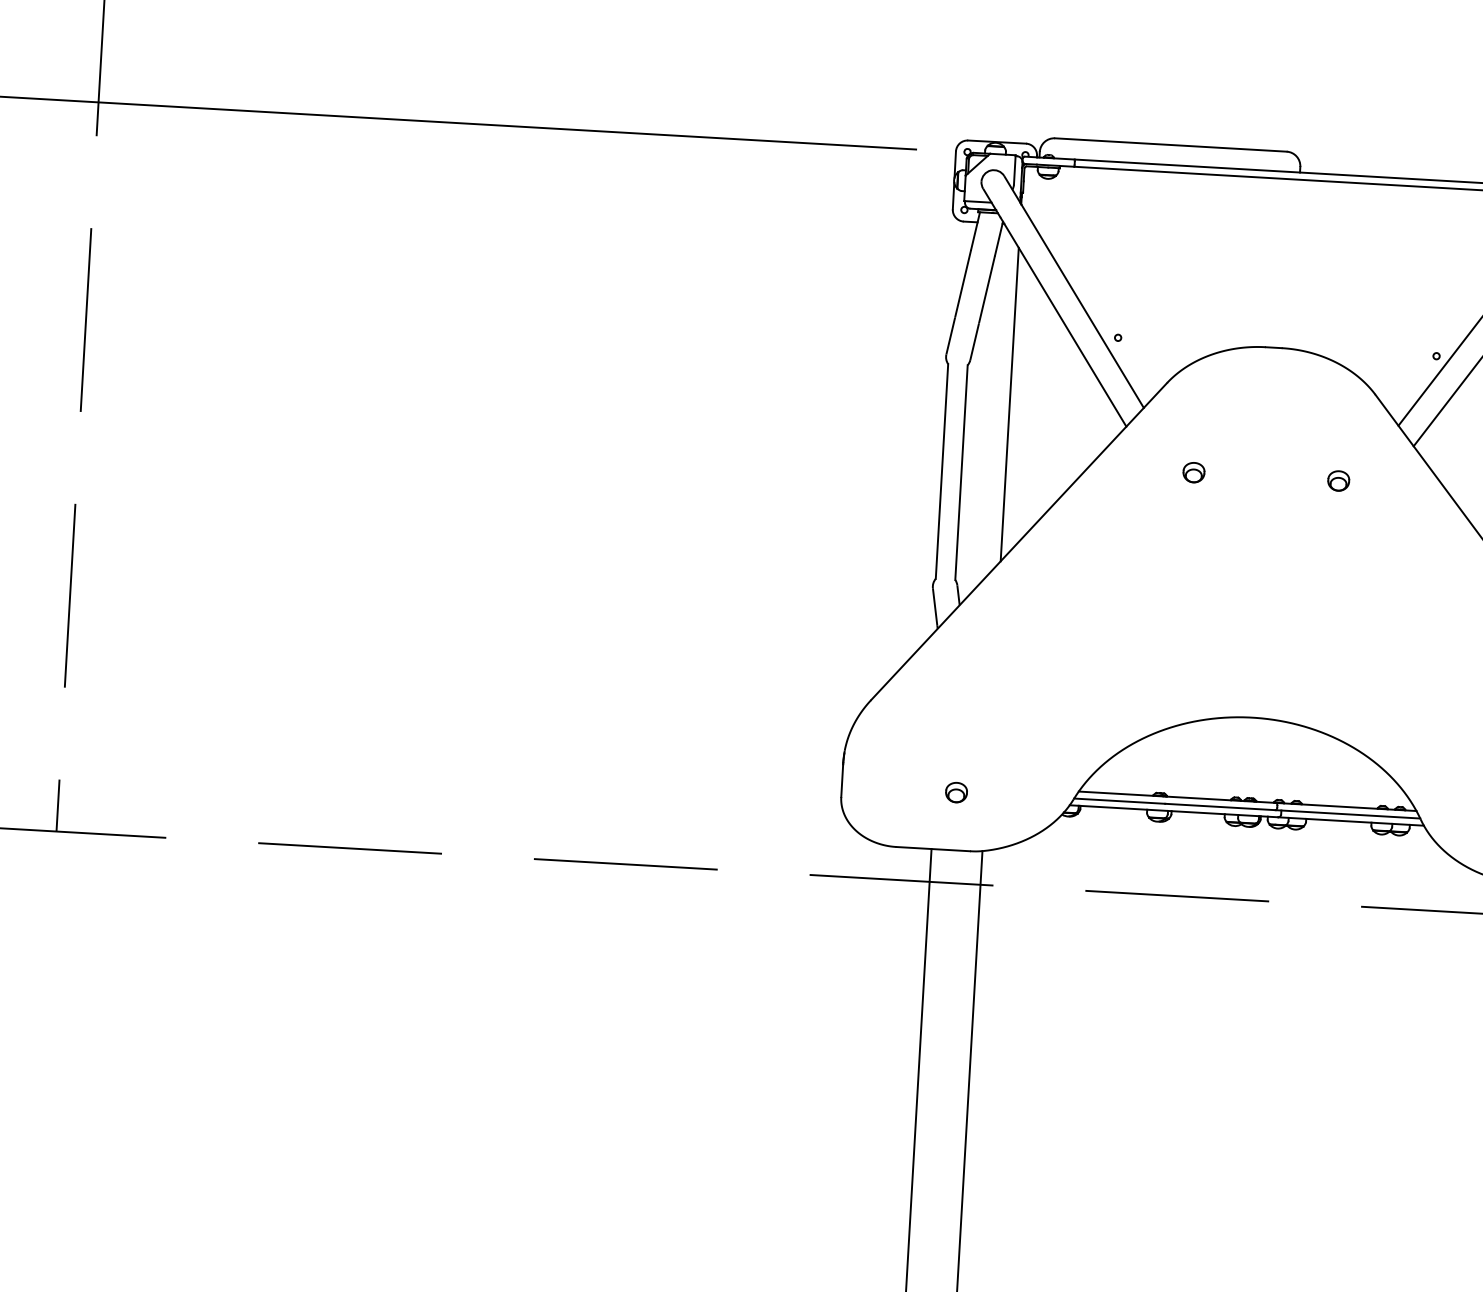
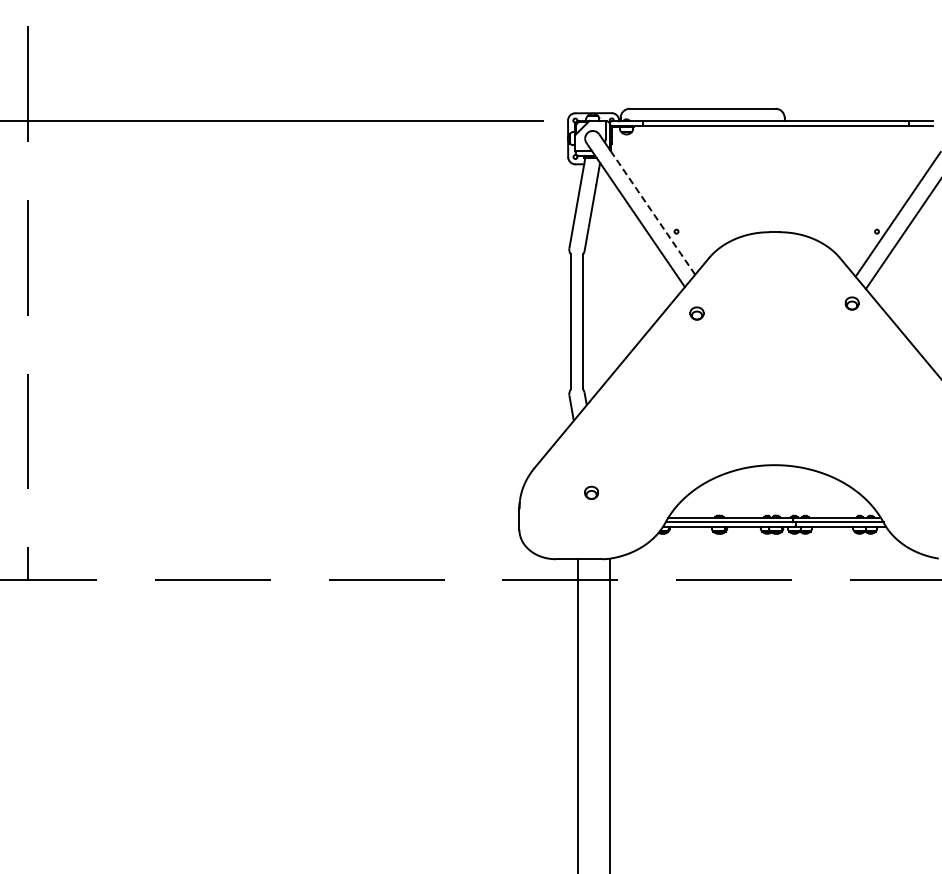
line: (1081, 305) -> (652, 212), solid -> dashed
line: (1009, 404) -> (610, 277), removed
part: (1193, 472) -> (696, 313), moved
part: (1337, 480) -> (851, 303), moved
part: (956, 791) -> (591, 492), moved

